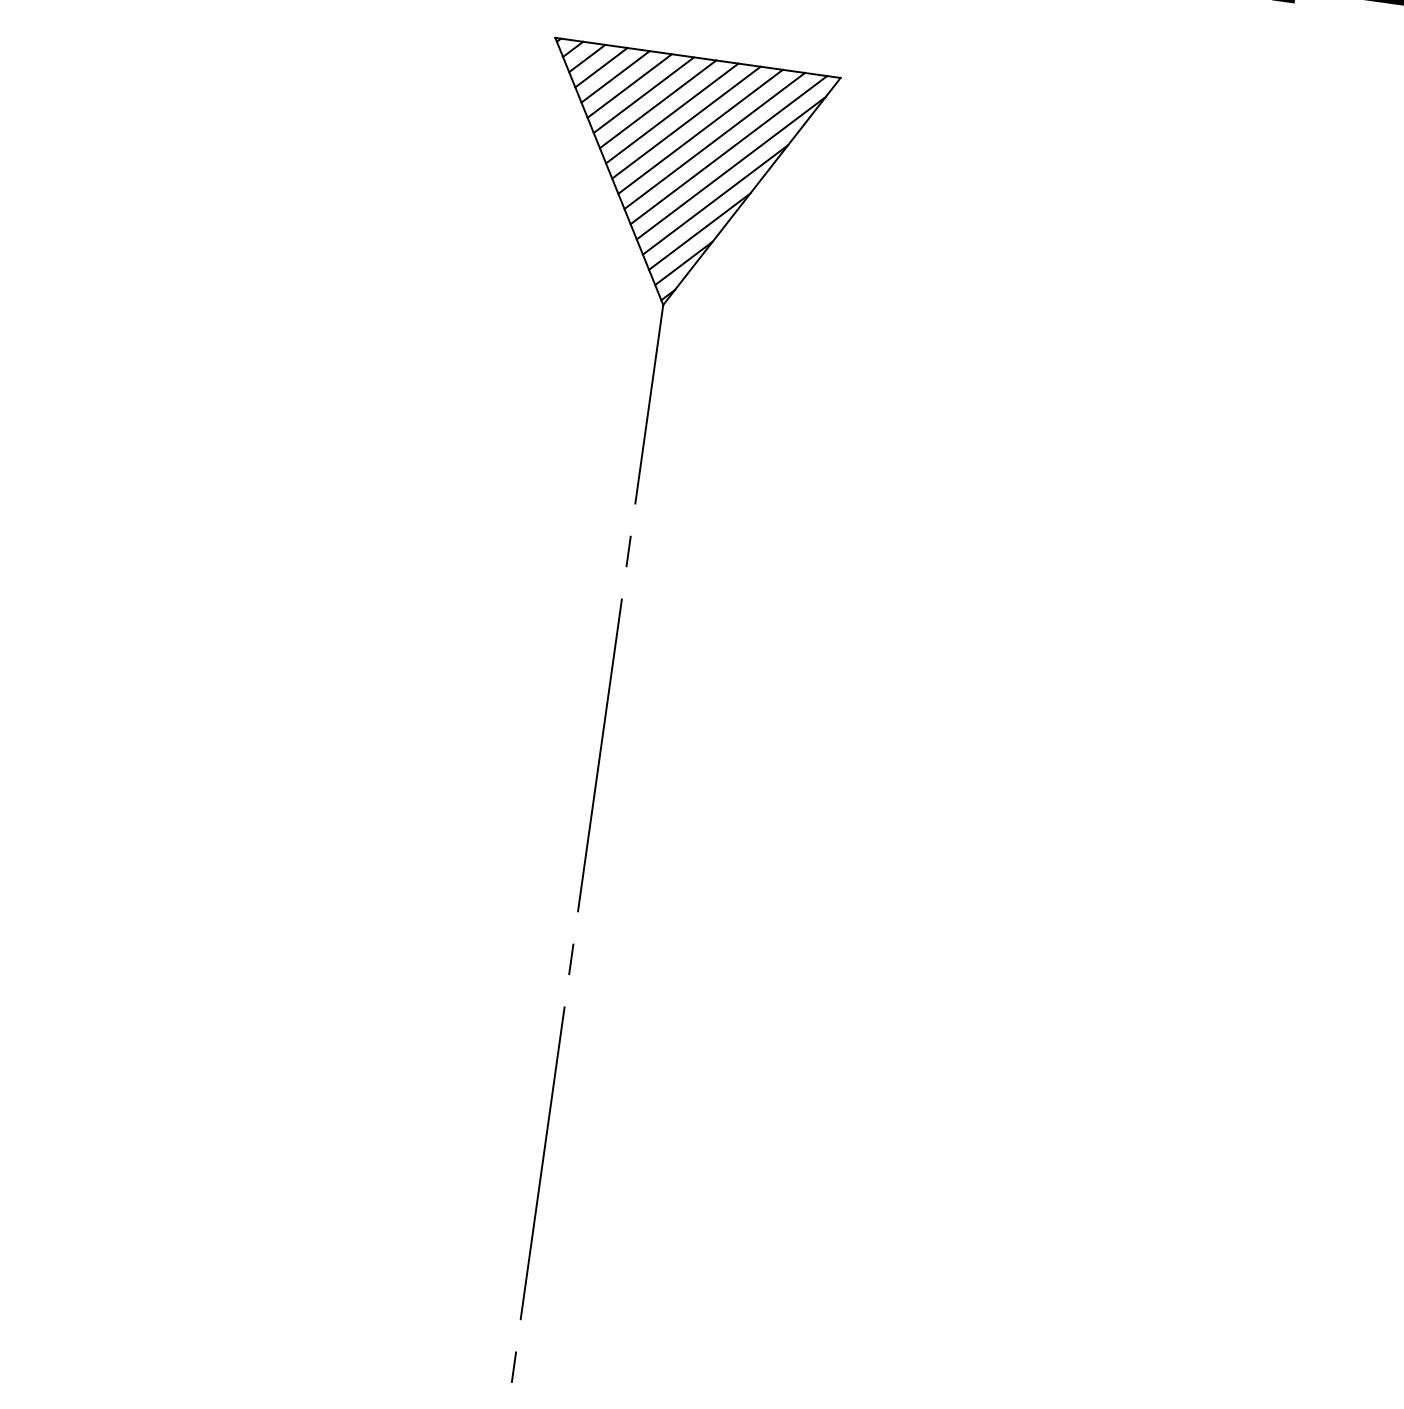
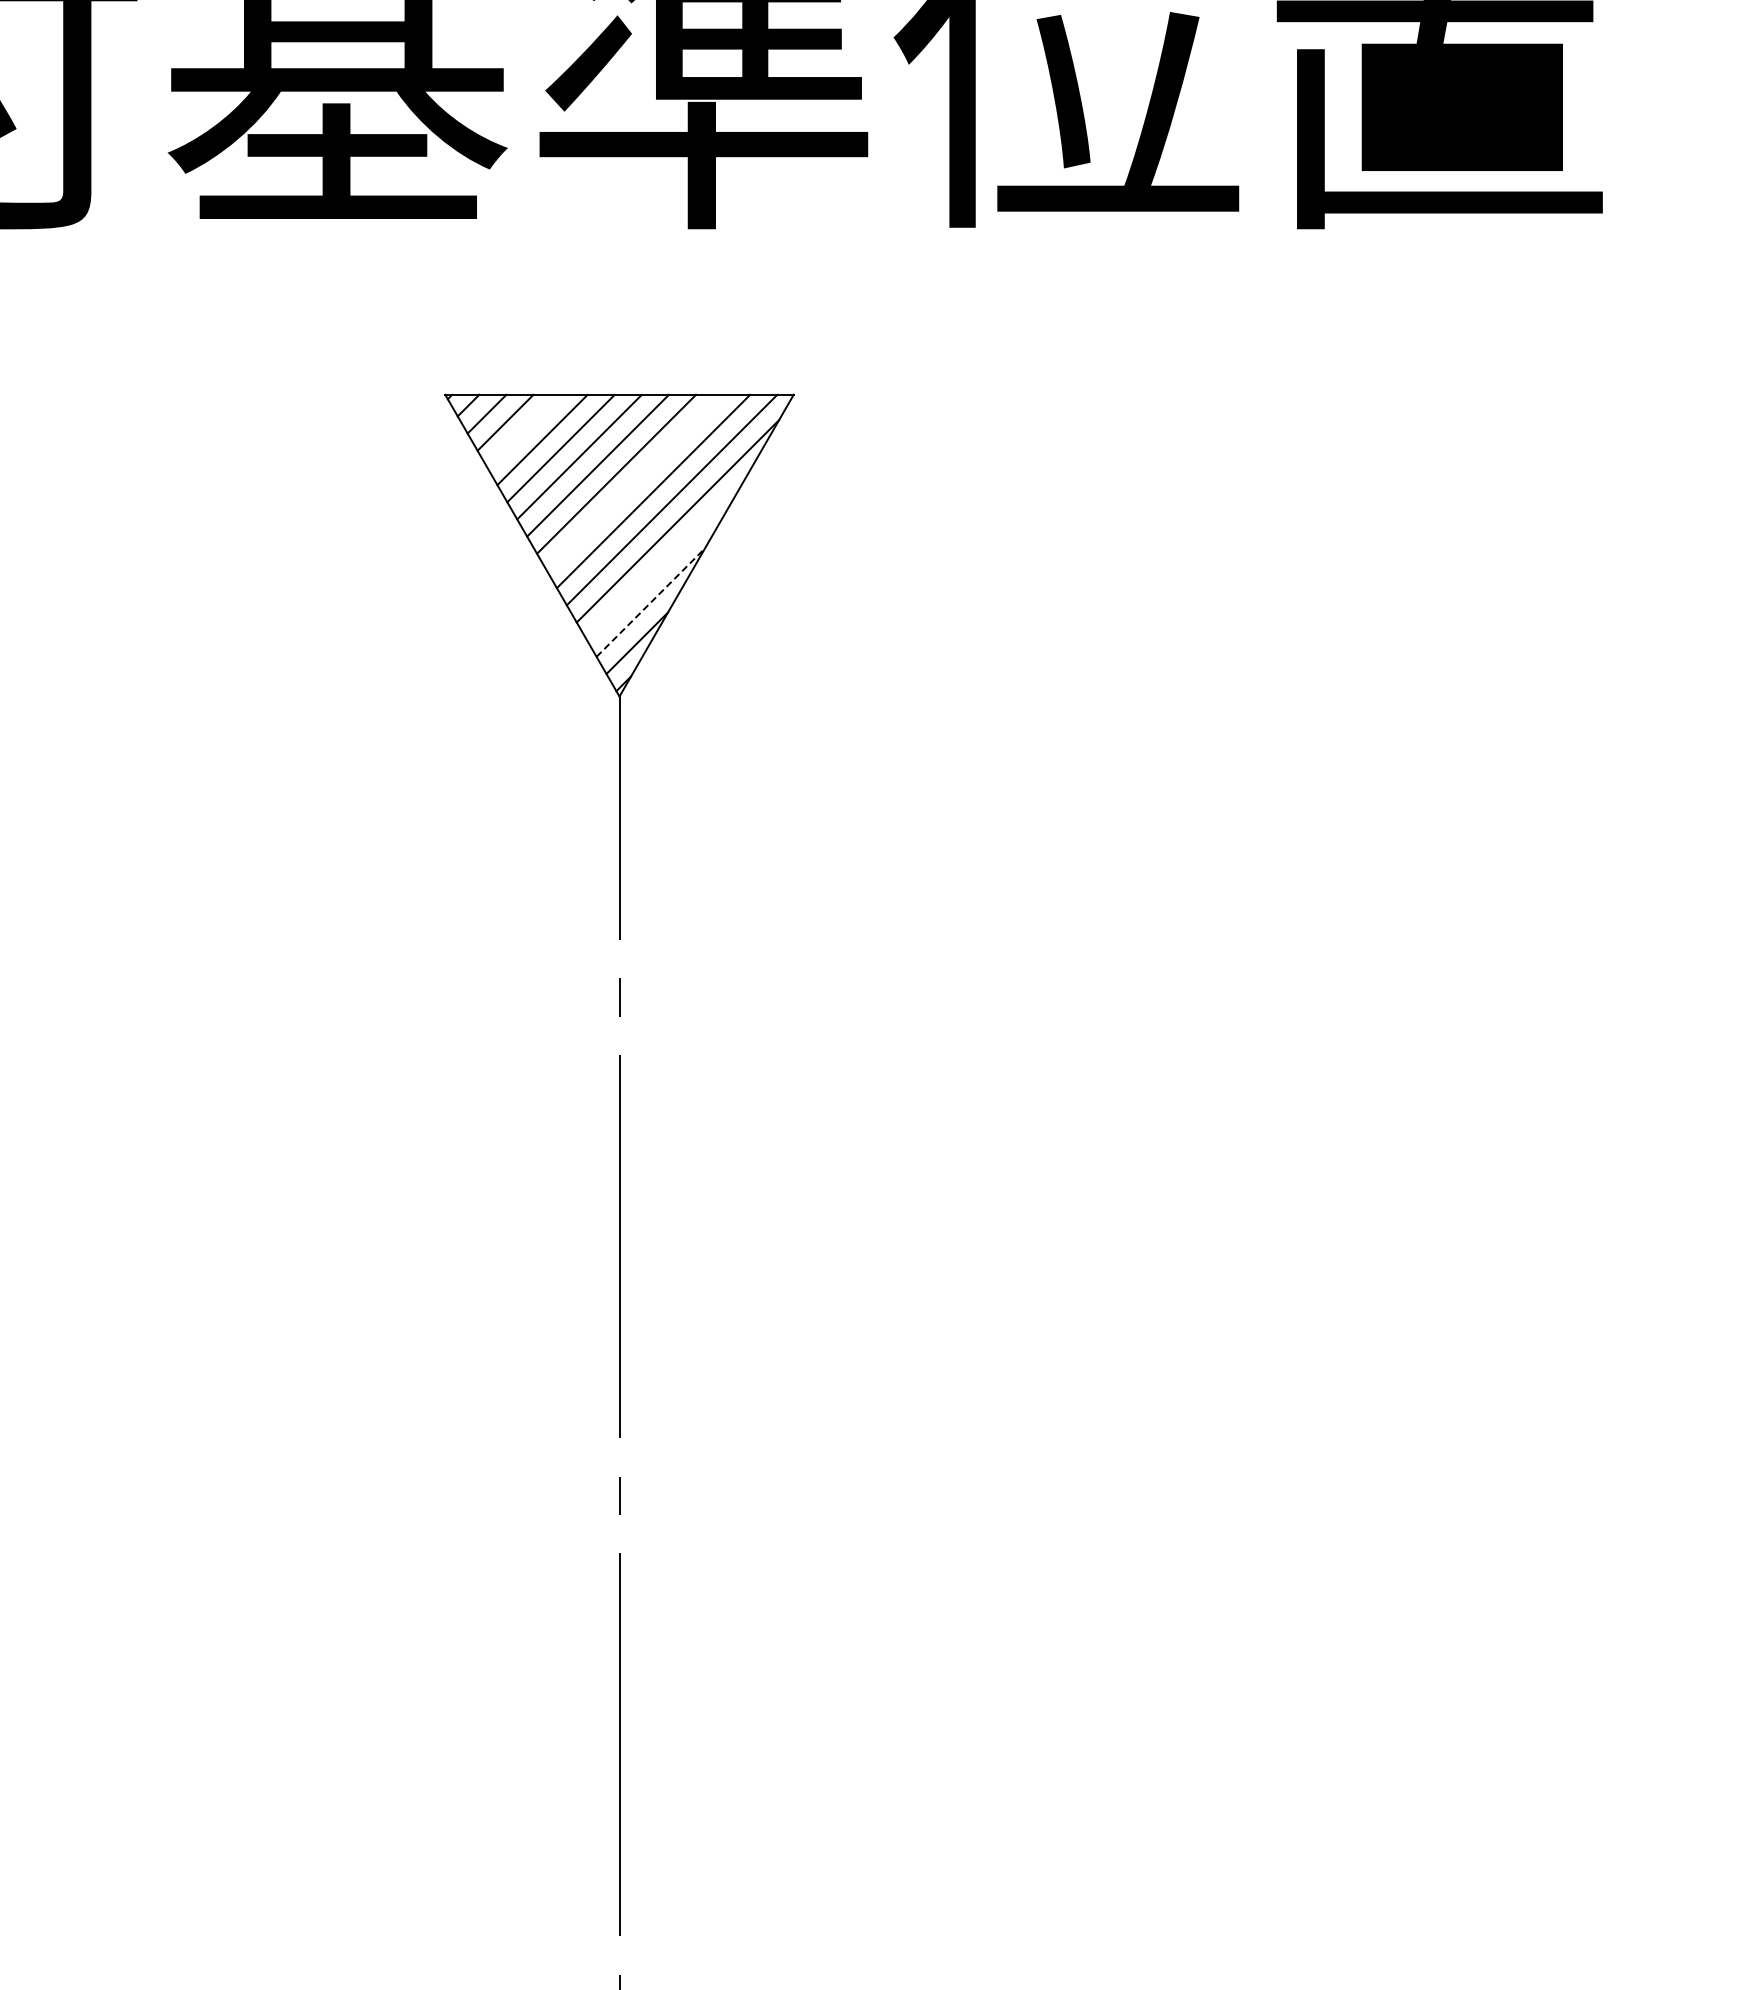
line: (615, 76) -> (523, 430), removed
line: (700, 131) -> (635, 482), removed
line: (715, 199) -> (664, 561), removed
line: (699, 231) -> (650, 602), solid -> dashed

